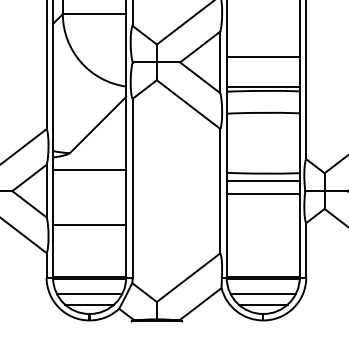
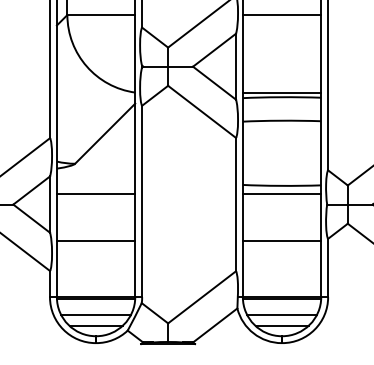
line: (262, 57) -> (281, 15), moved
line: (89, 170) -> (95, 194), moved
line: (262, 194) -> (281, 241), moved

